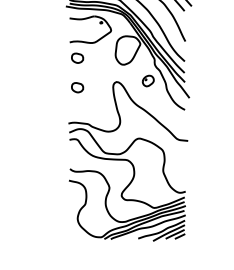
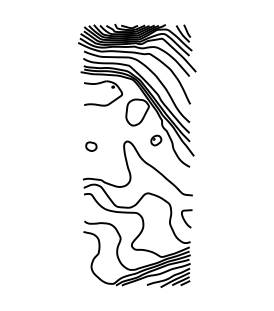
part: (77, 58) -> (91, 119), removed
curve: (179, 166) -> (184, 218), added

